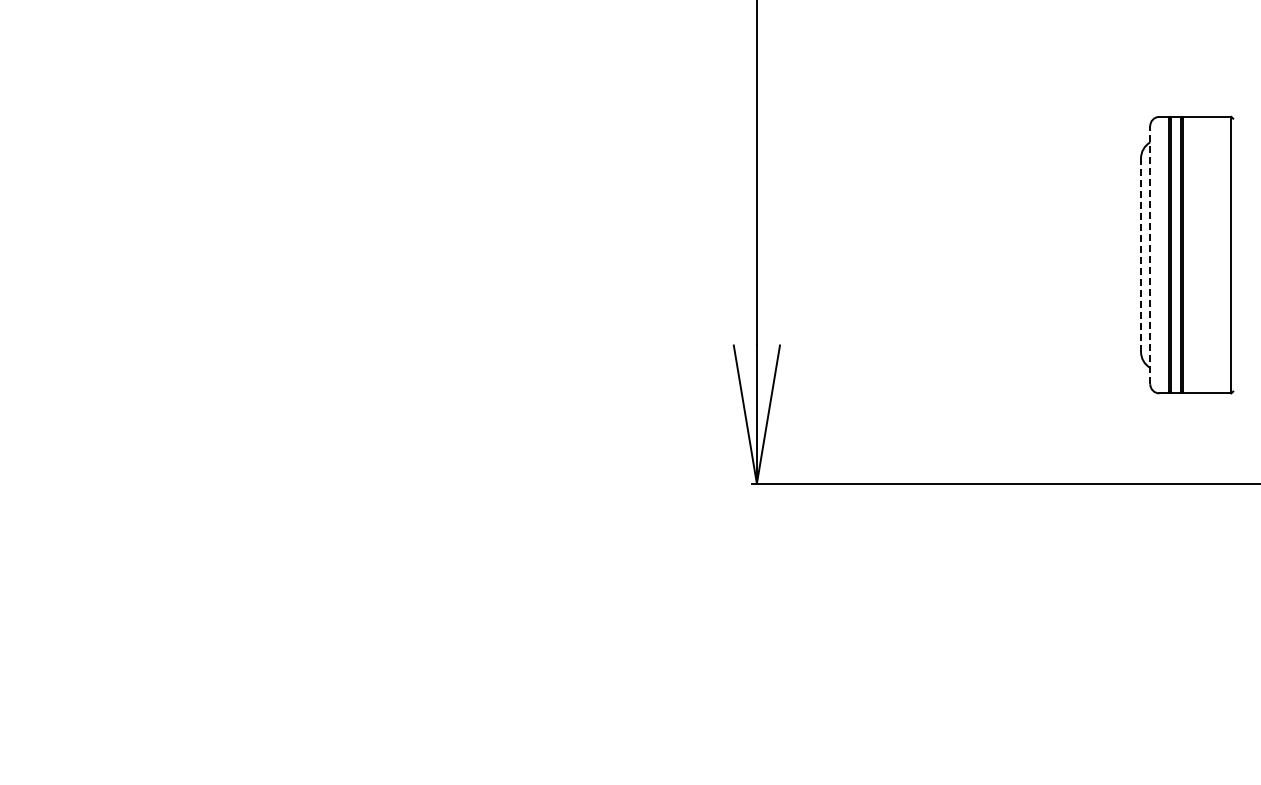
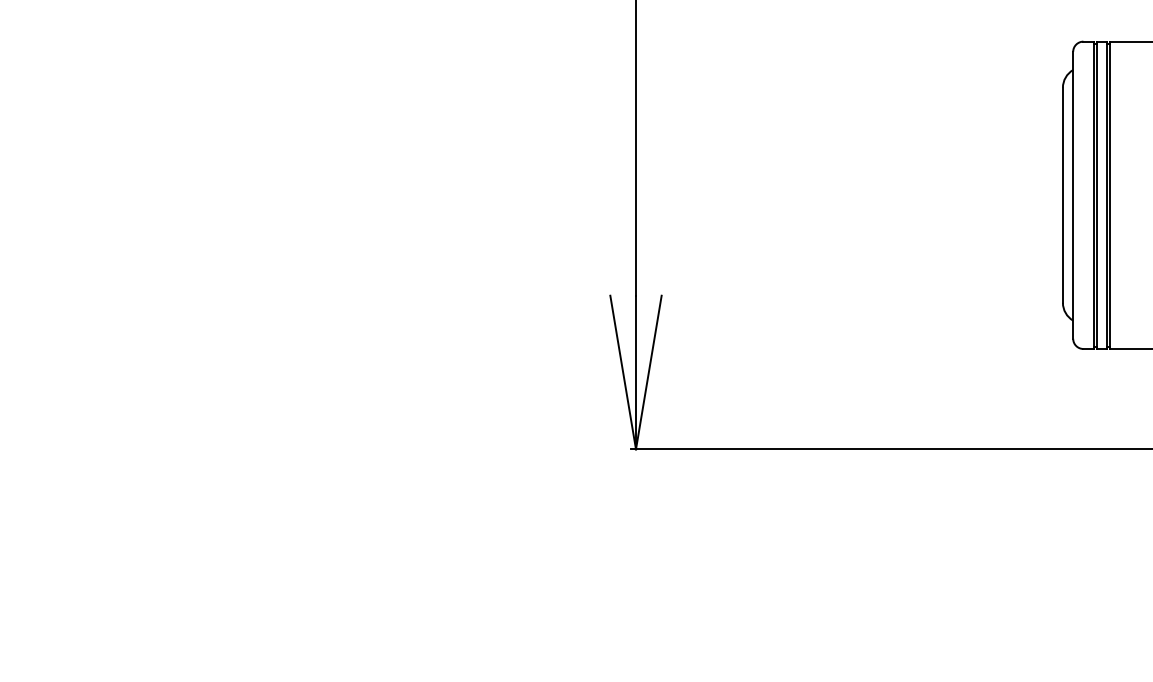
line: (1150, 254) -> (1073, 194), dashed -> solid
line: (1141, 255) -> (1063, 195), dashed -> solid

